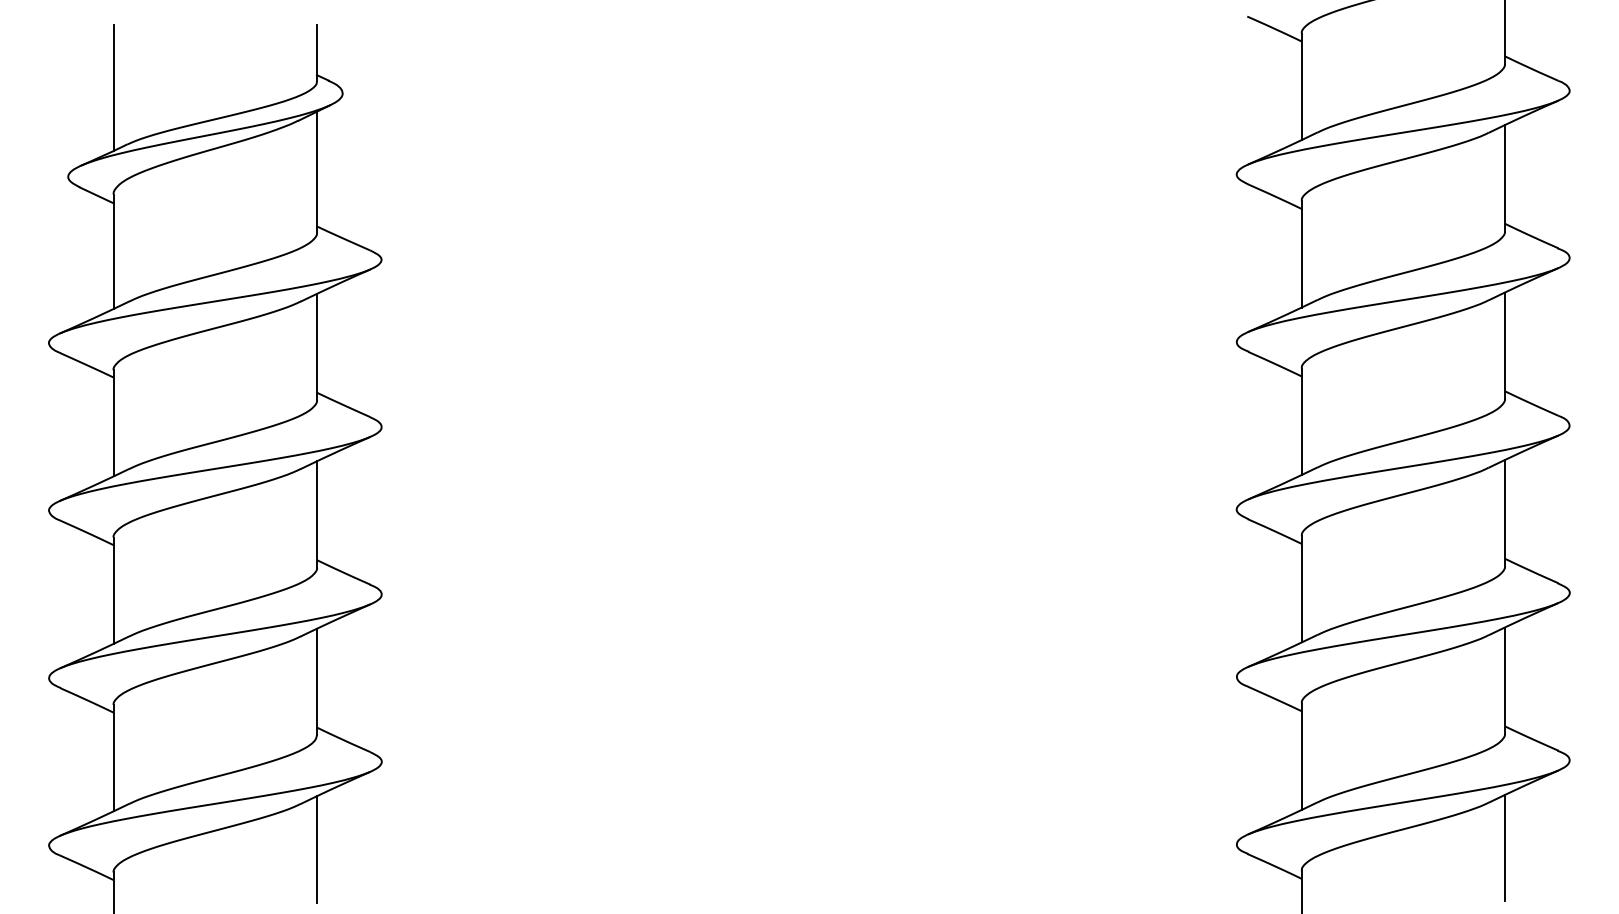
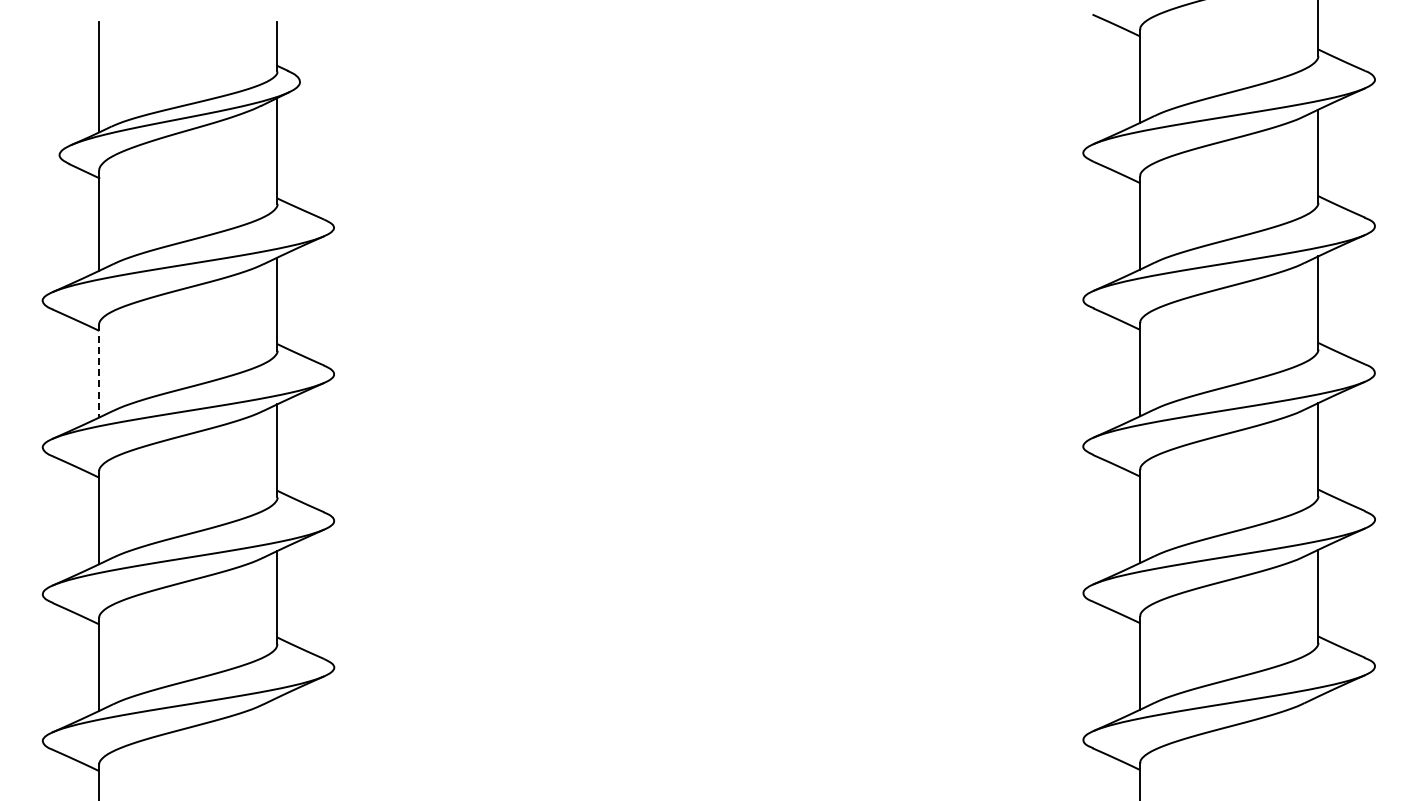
line: (113, 422) -> (99, 370), solid -> dashed
line: (1505, 847) -> (1318, 742), removed
line: (316, 848) -> (277, 743), removed

